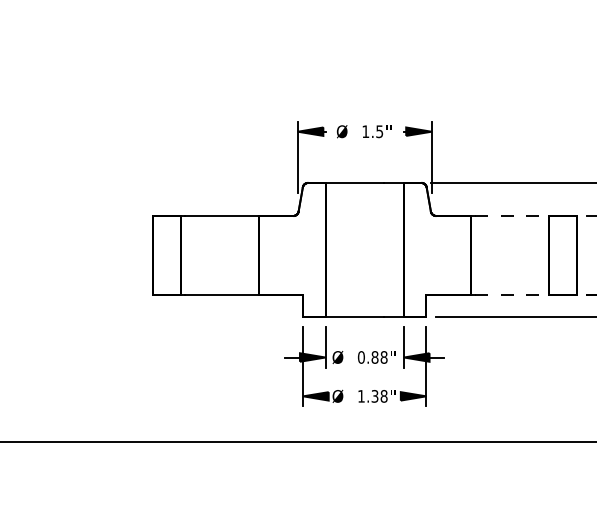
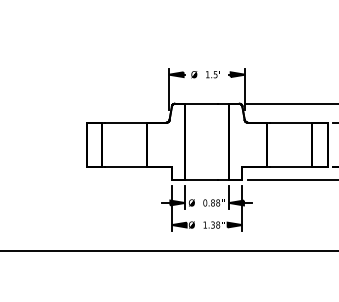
line: (511, 215) -> (290, 122), dashed -> solid
line: (511, 295) -> (290, 167), dashed -> solid

